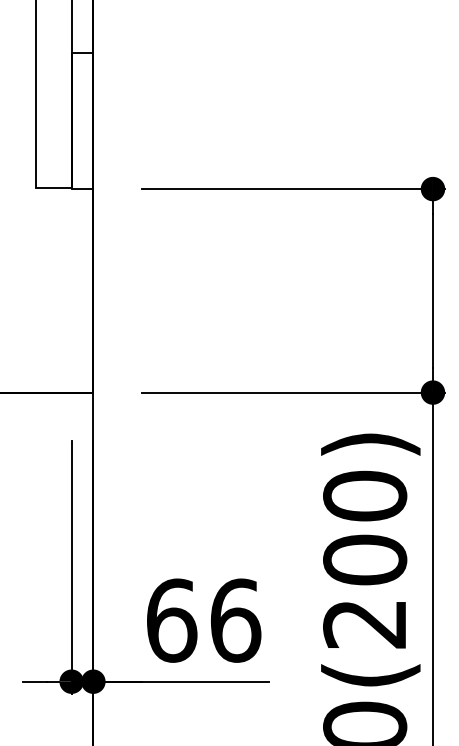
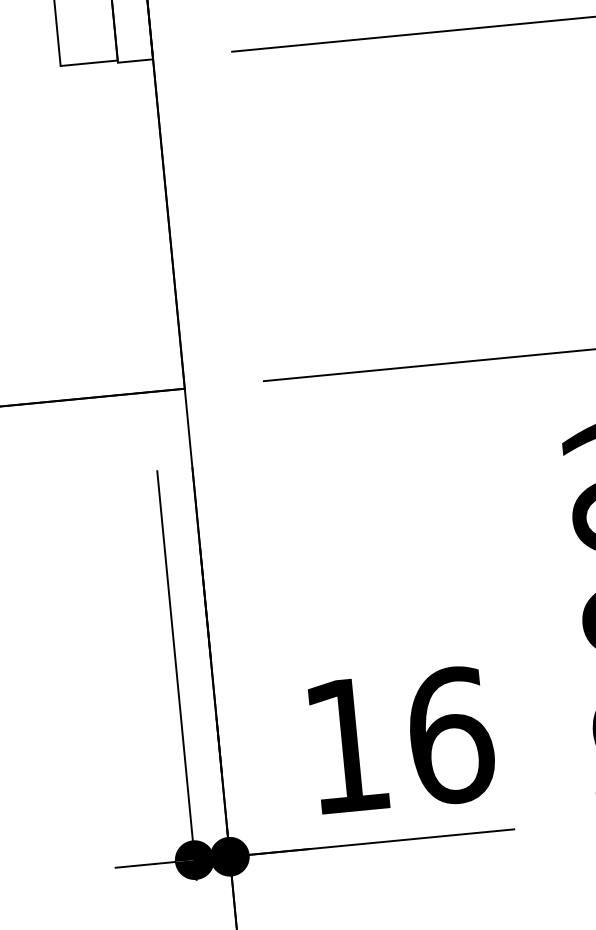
text: (172, 620) -> (348, 745), 66 -> 16

